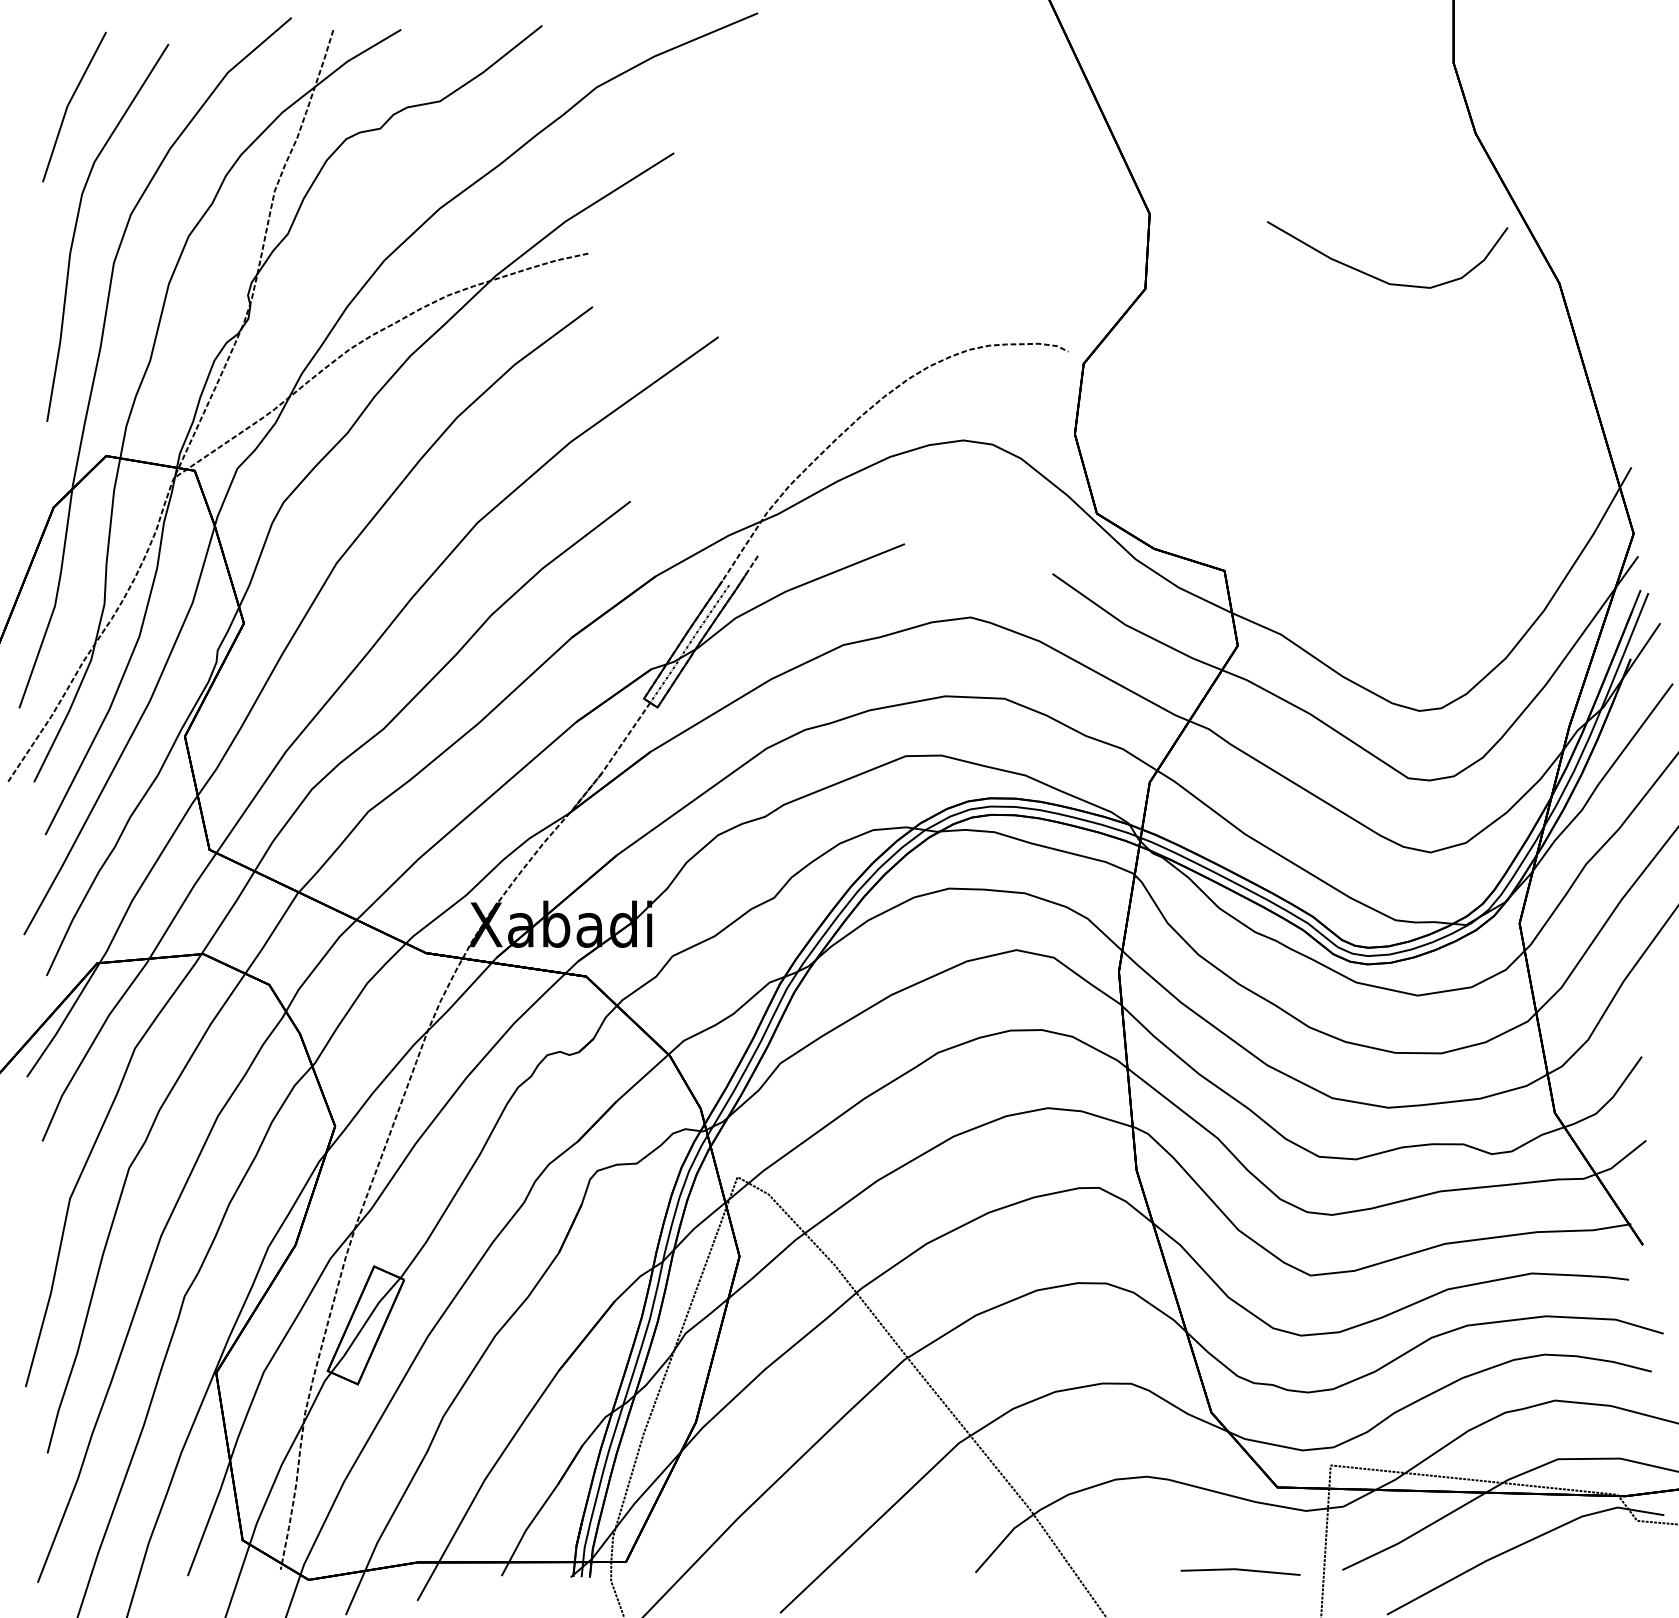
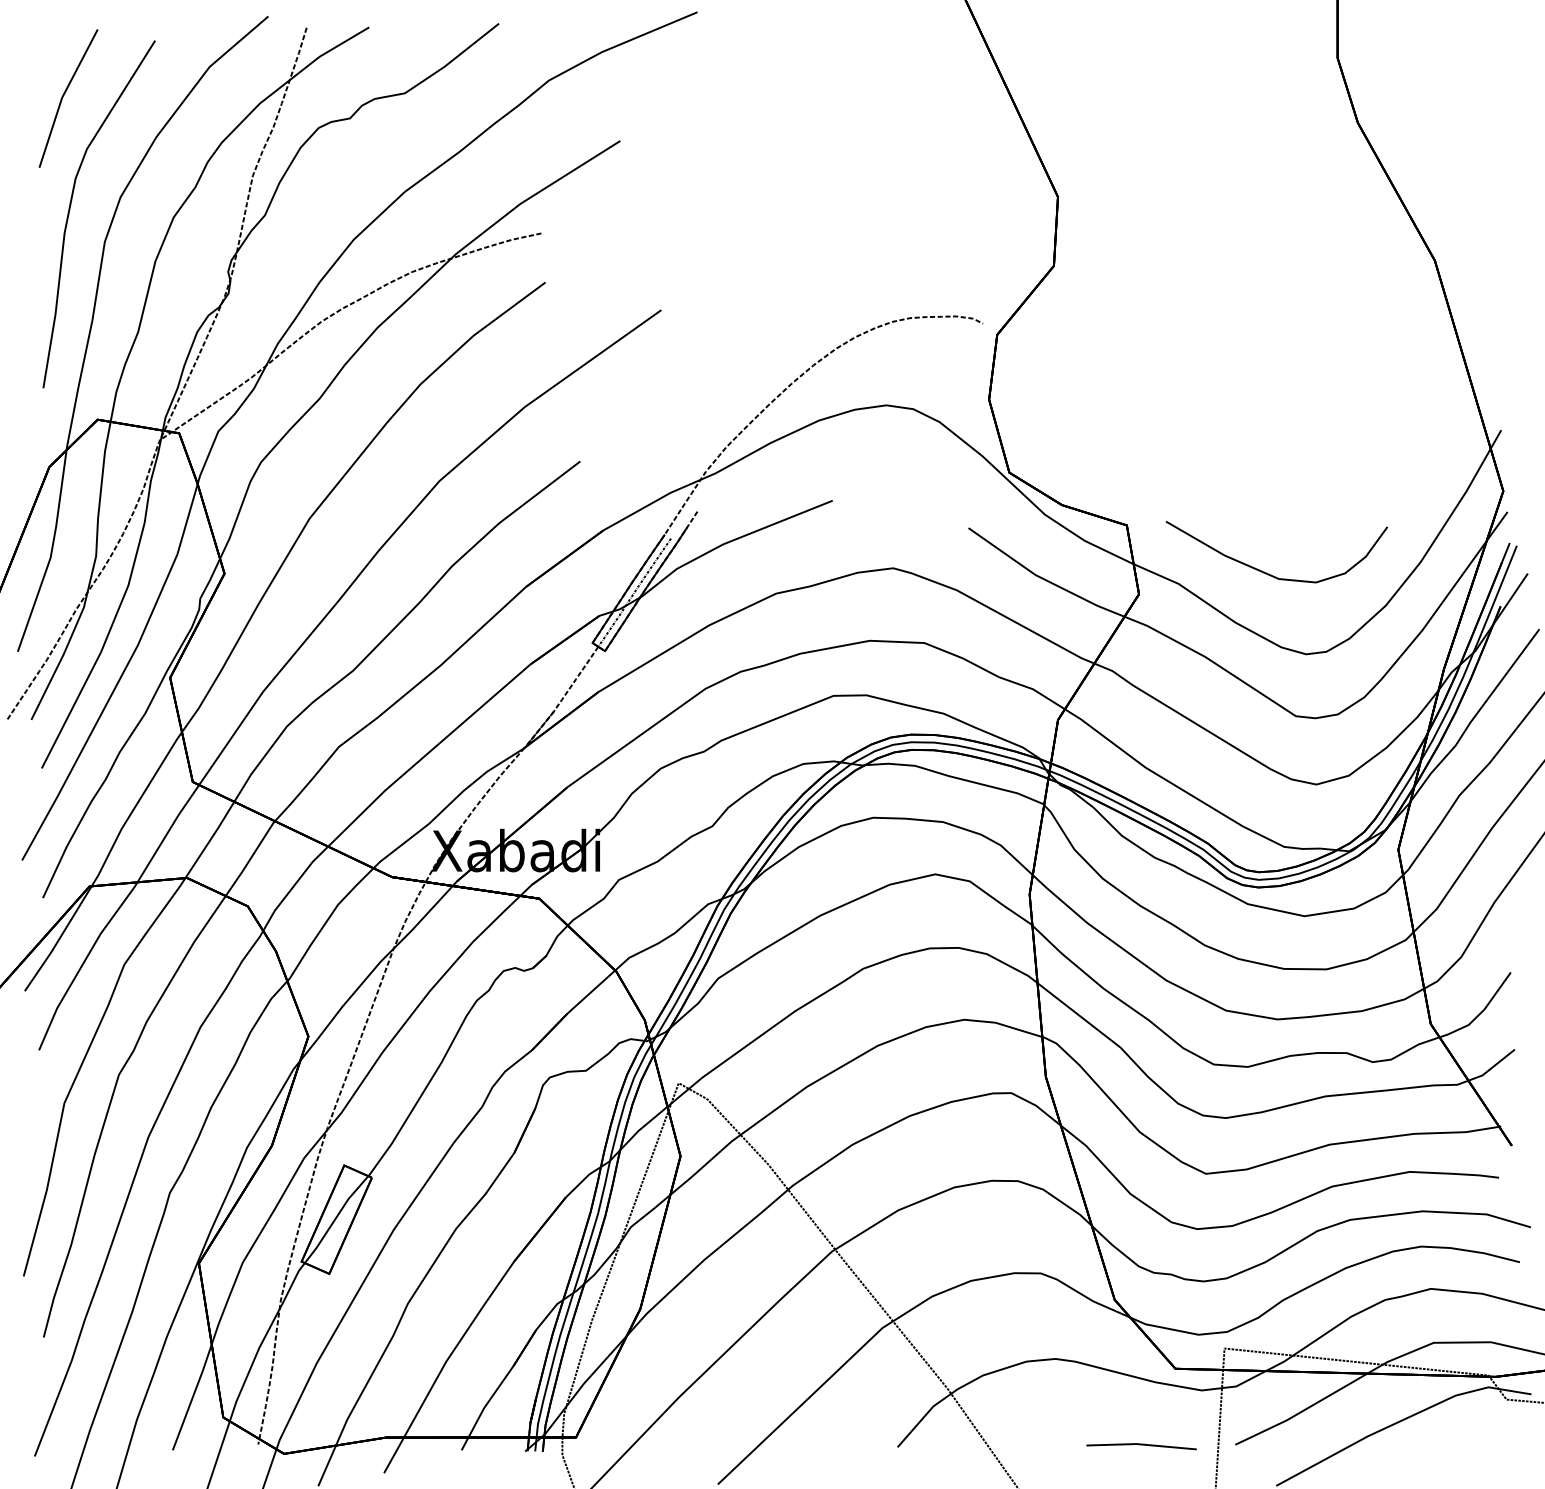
curve: (1377, 277) -> (1267, 572), moved

